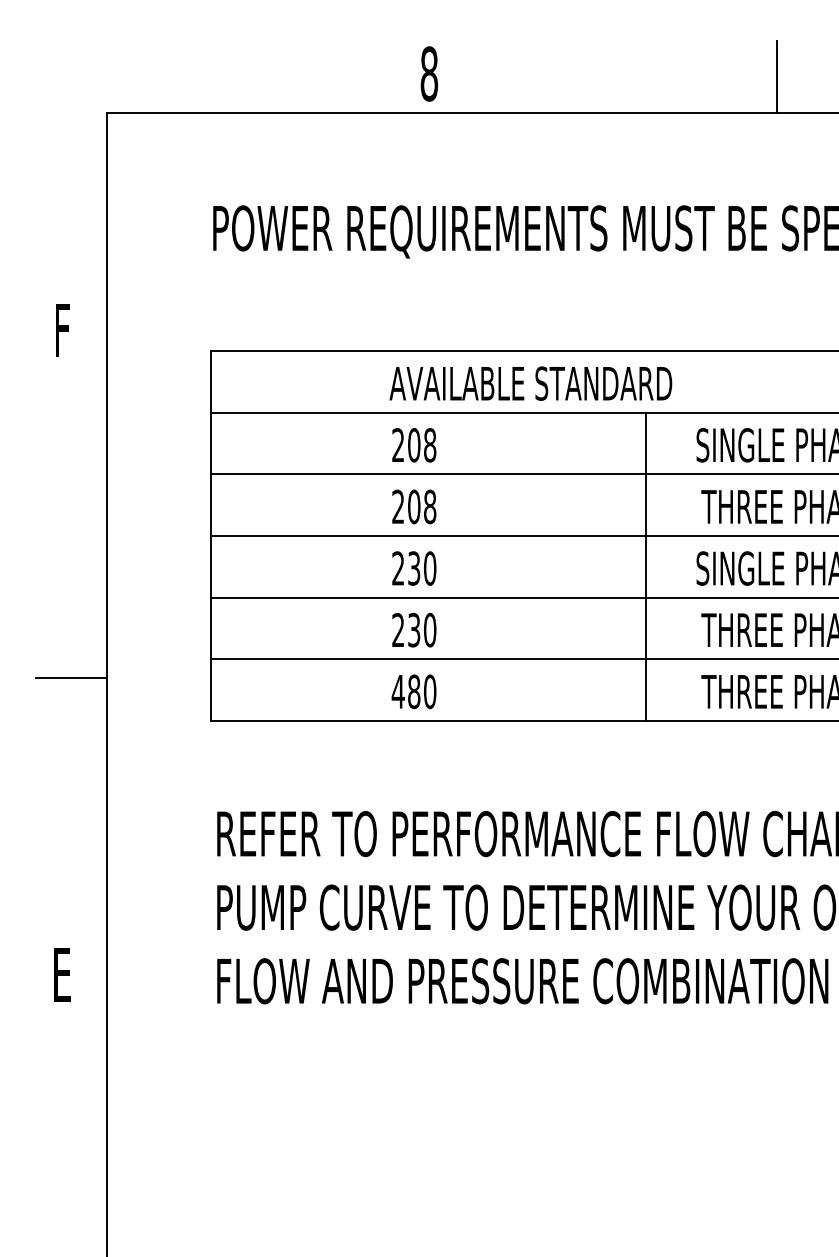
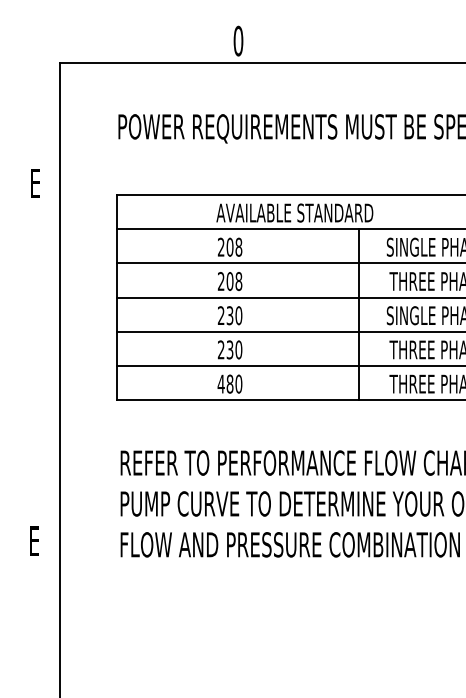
text: (429, 72) -> (238, 40), 8 -> 0
line: (777, 76) -> (431, 42), removed
text: (65, 330) -> (36, 183), F -> E
line: (70, 678) -> (39, 376), removed

